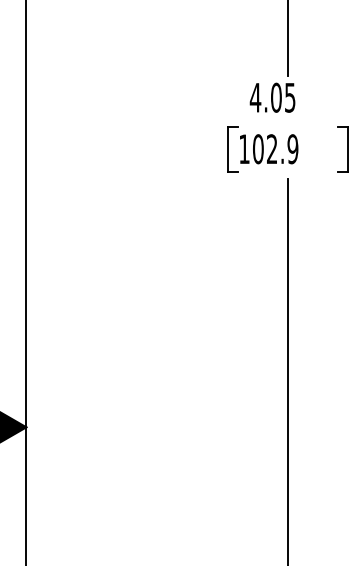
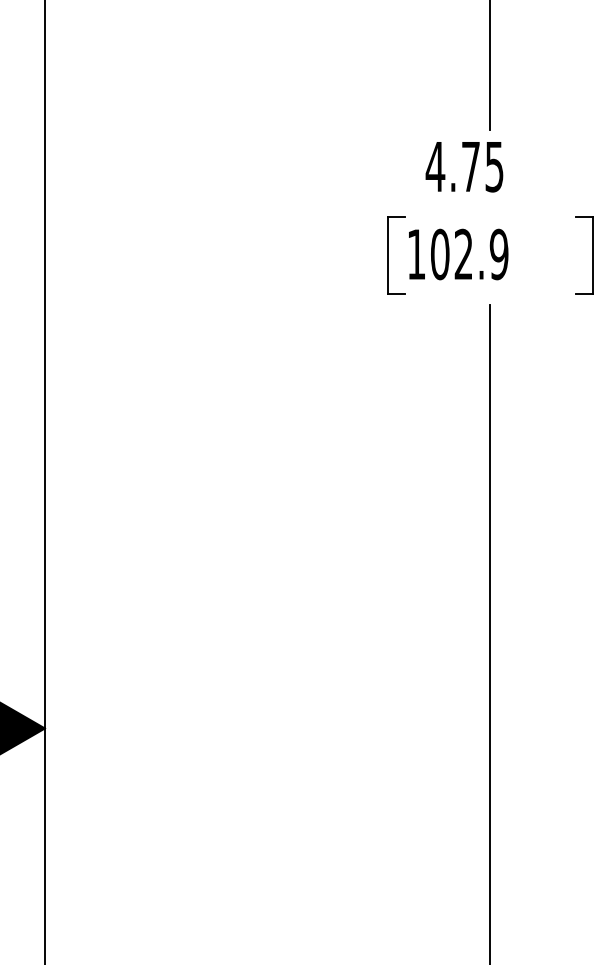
text: (276, 97) -> (471, 166), 4.05 -> 4.75

